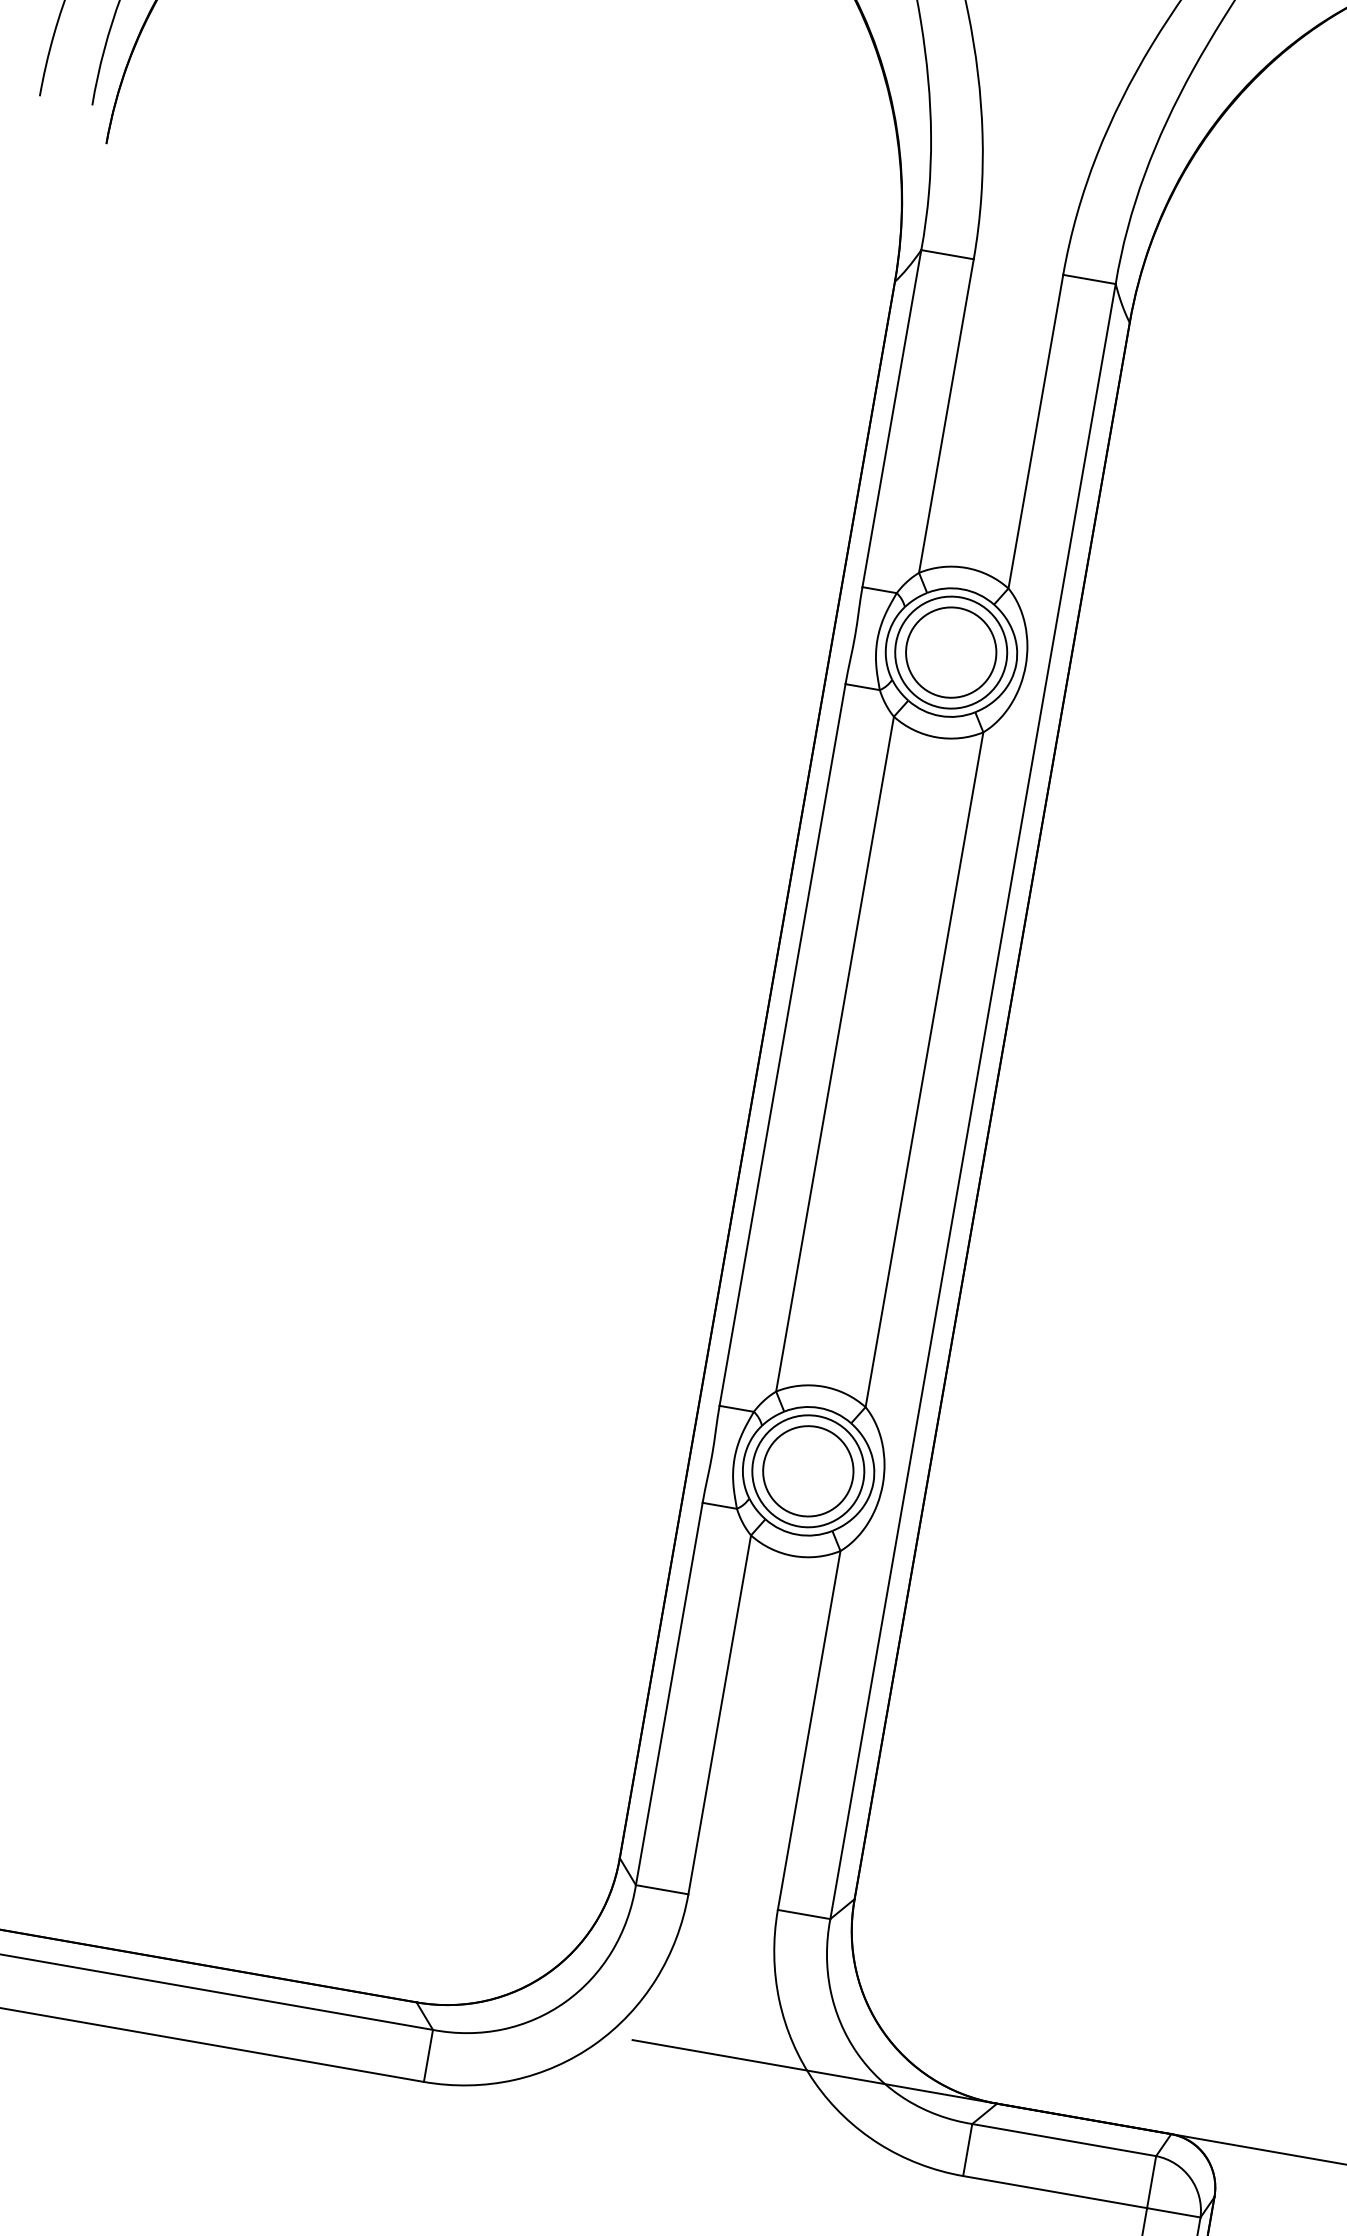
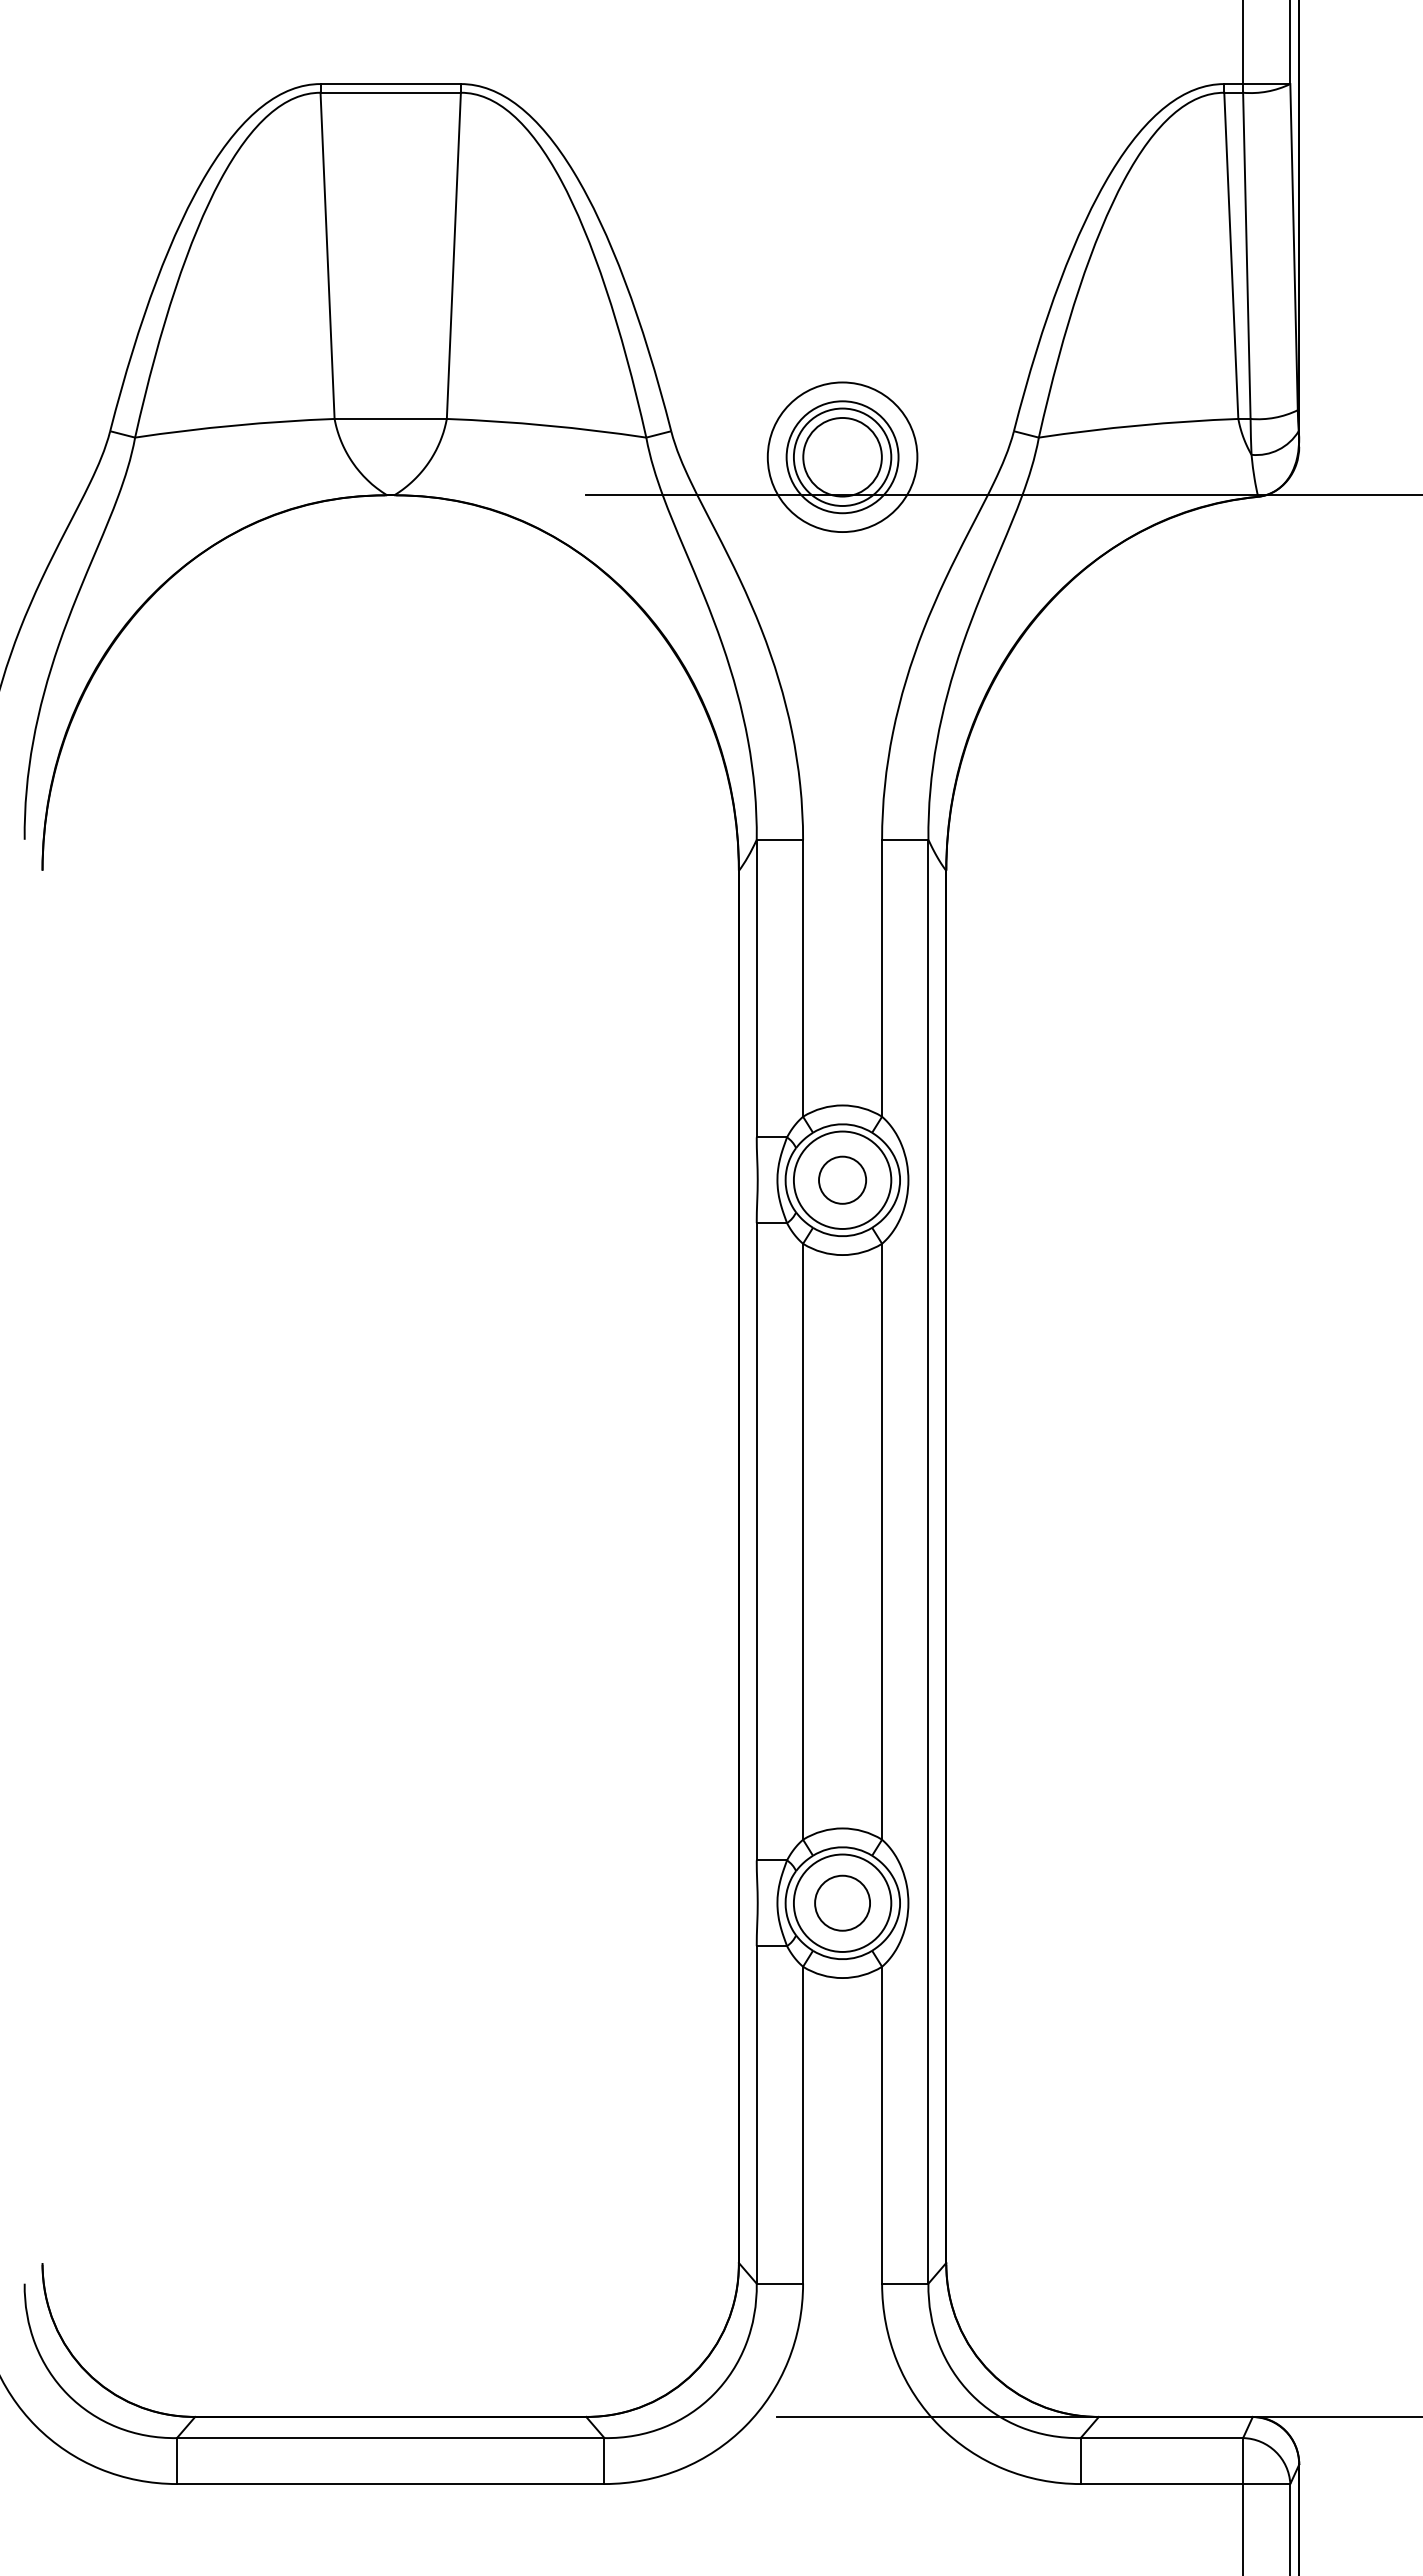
circle: (951, 651) -> (842, 1179), size x0.6
circle: (808, 1470) -> (842, 1902), size x0.7

